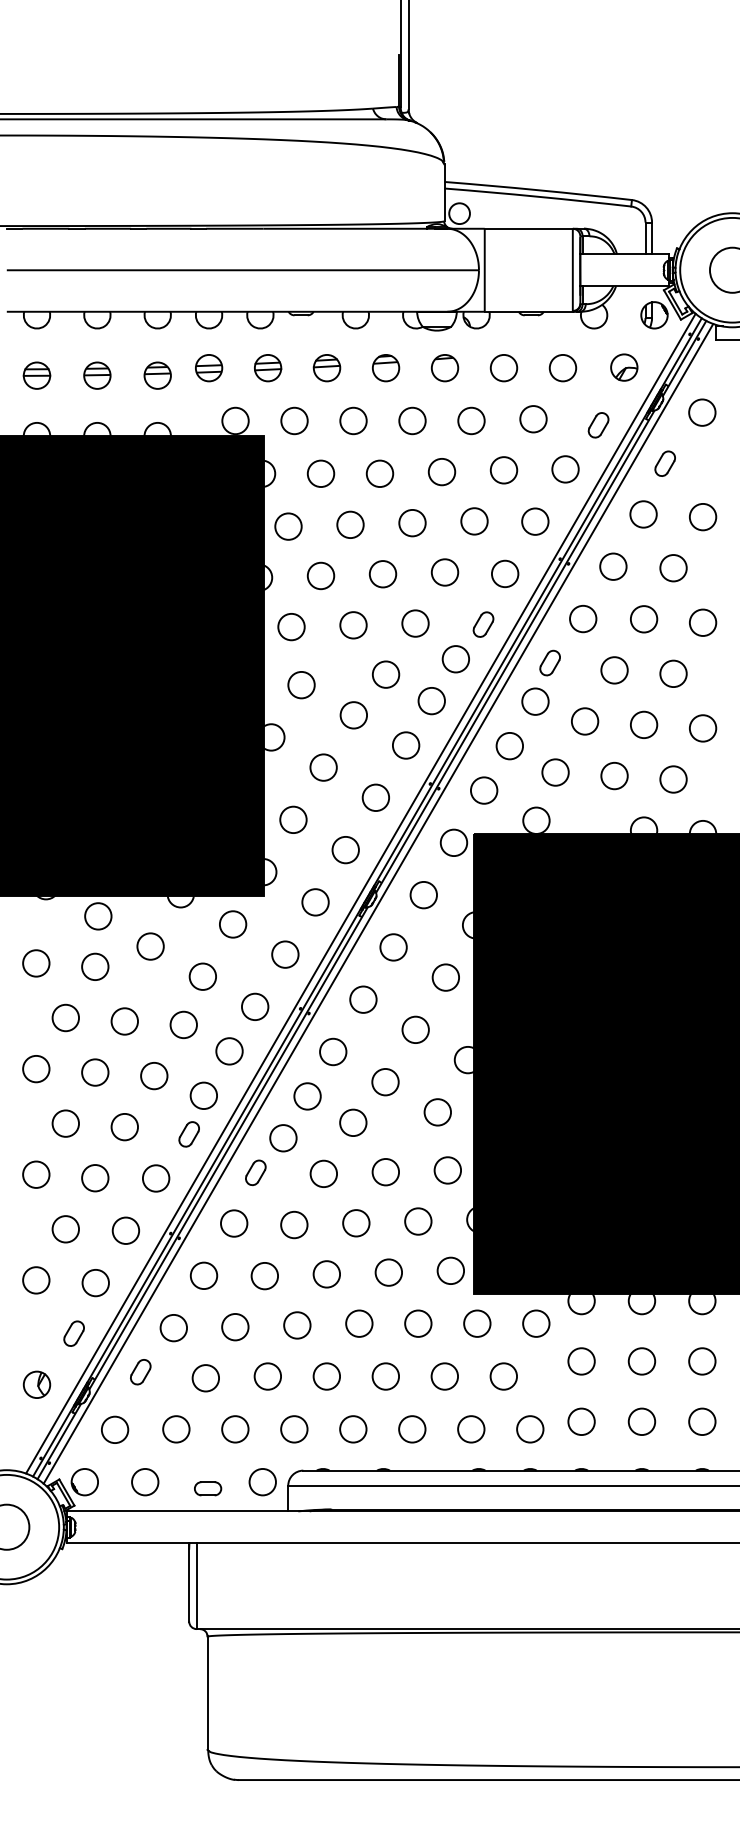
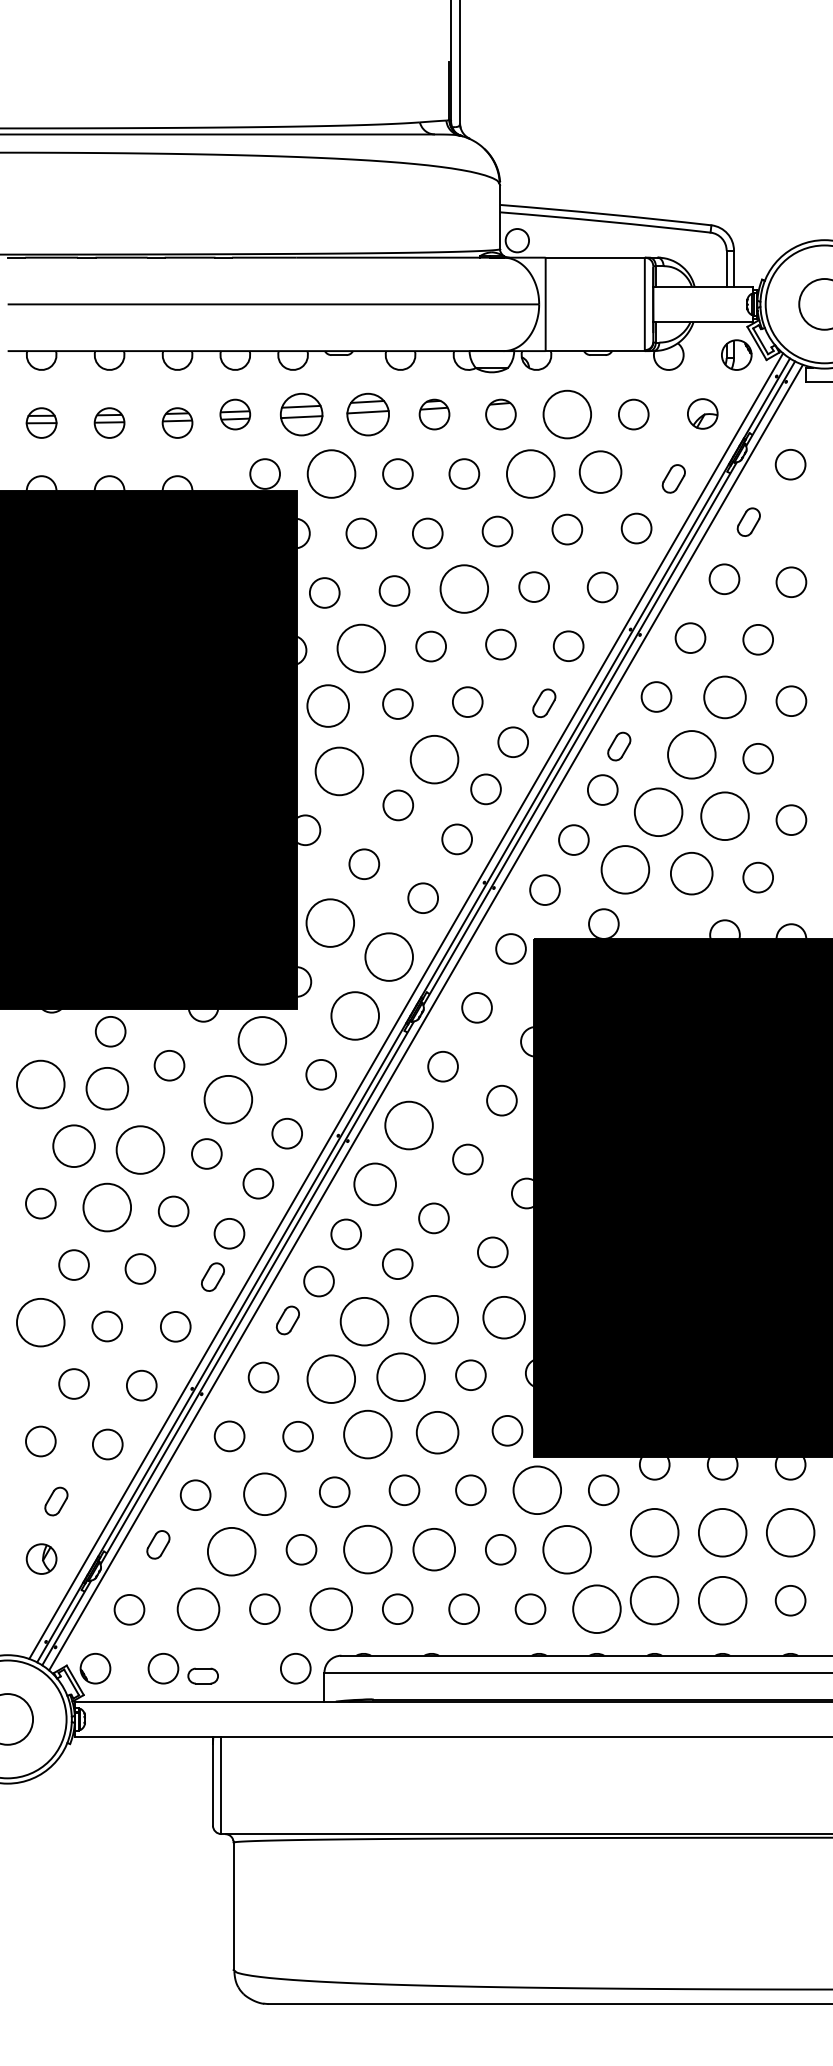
part: (267, 368) -> (301, 414), size x1.4
part: (326, 368) -> (367, 414), size x1.4
circle: (504, 368) -> (567, 414), size x1.6
circle: (533, 418) -> (600, 471), size x1.4
circle: (294, 420) -> (331, 473), size x1.6
circle: (471, 420) -> (530, 473), size x1.6
circle: (412, 522) -> (464, 588), size x1.6
circle: (321, 575) -> (361, 648), size x1.6
circle: (643, 618) -> (724, 696), size x1.4
circle: (290, 626) -> (327, 705), size x1.4
circle: (614, 670) -> (691, 754), size x1.6
circle: (385, 674) -> (434, 759), size x1.6
circle: (301, 685) -> (339, 771), size x1.6
circle: (584, 721) -> (658, 812), size x1.6
circle: (643, 725) -> (724, 816), size x1.6
circle: (555, 772) -> (625, 869), size x1.6
circle: (614, 775) -> (691, 873), size x1.4
circle: (293, 820) -> (330, 923), size x1.6
circle: (346, 849) -> (389, 956), size x1.6
circle: (315, 901) -> (355, 1015), size x1.6
circle: (233, 924) -> (262, 1040), size x1.6
circle: (35, 963) -> (40, 1084), size x1.6
circle: (94, 966) -> (106, 1088), size x1.4
circle: (202, 976) -> (228, 1099), size x1.6
circle: (362, 999) -> (408, 1125), size x1.6
circle: (65, 1017) -> (73, 1145), size x1.4
circle: (124, 1020) -> (140, 1149), size x1.6
circle: (332, 1052) -> (374, 1184), size x1.4
circle: (95, 1072) -> (107, 1207), size x1.6
circle: (447, 1170) -> (503, 1317), size x1.4
circle: (385, 1171) -> (434, 1319), size x1.6
circle: (323, 1173) -> (364, 1321), size x1.6
circle: (35, 1174) -> (40, 1322), size x1.6
circle: (356, 1223) -> (401, 1377), size x1.6
circle: (294, 1225) -> (331, 1379), size x1.6
circle: (388, 1272) -> (437, 1432), size x1.4
circle: (326, 1274) -> (367, 1434), size x1.6
circle: (477, 1323) -> (537, 1490), size x1.6
circle: (234, 1326) -> (264, 1493), size x1.4
part: (74, 1333) -> (56, 1501), moved
circle: (581, 1361) -> (654, 1532), size x1.6
circle: (641, 1361) -> (722, 1532), size x1.6
circle: (702, 1361) -> (790, 1532), size x1.6
circle: (326, 1376) -> (367, 1549), size x1.6
circle: (385, 1376) -> (434, 1549), size x1.4
circle: (504, 1376) -> (567, 1549), size x1.6
circle: (205, 1378) -> (231, 1551), size x1.6
circle: (581, 1421) -> (654, 1600), size x1.6
circle: (641, 1421) -> (722, 1600), size x1.6
circle: (176, 1428) -> (198, 1608), size x1.4
circle: (294, 1428) -> (331, 1608), size x1.4
circle: (529, 1429) -> (596, 1609), size x1.6
part: (207, 1488) -> (202, 1675), moved

